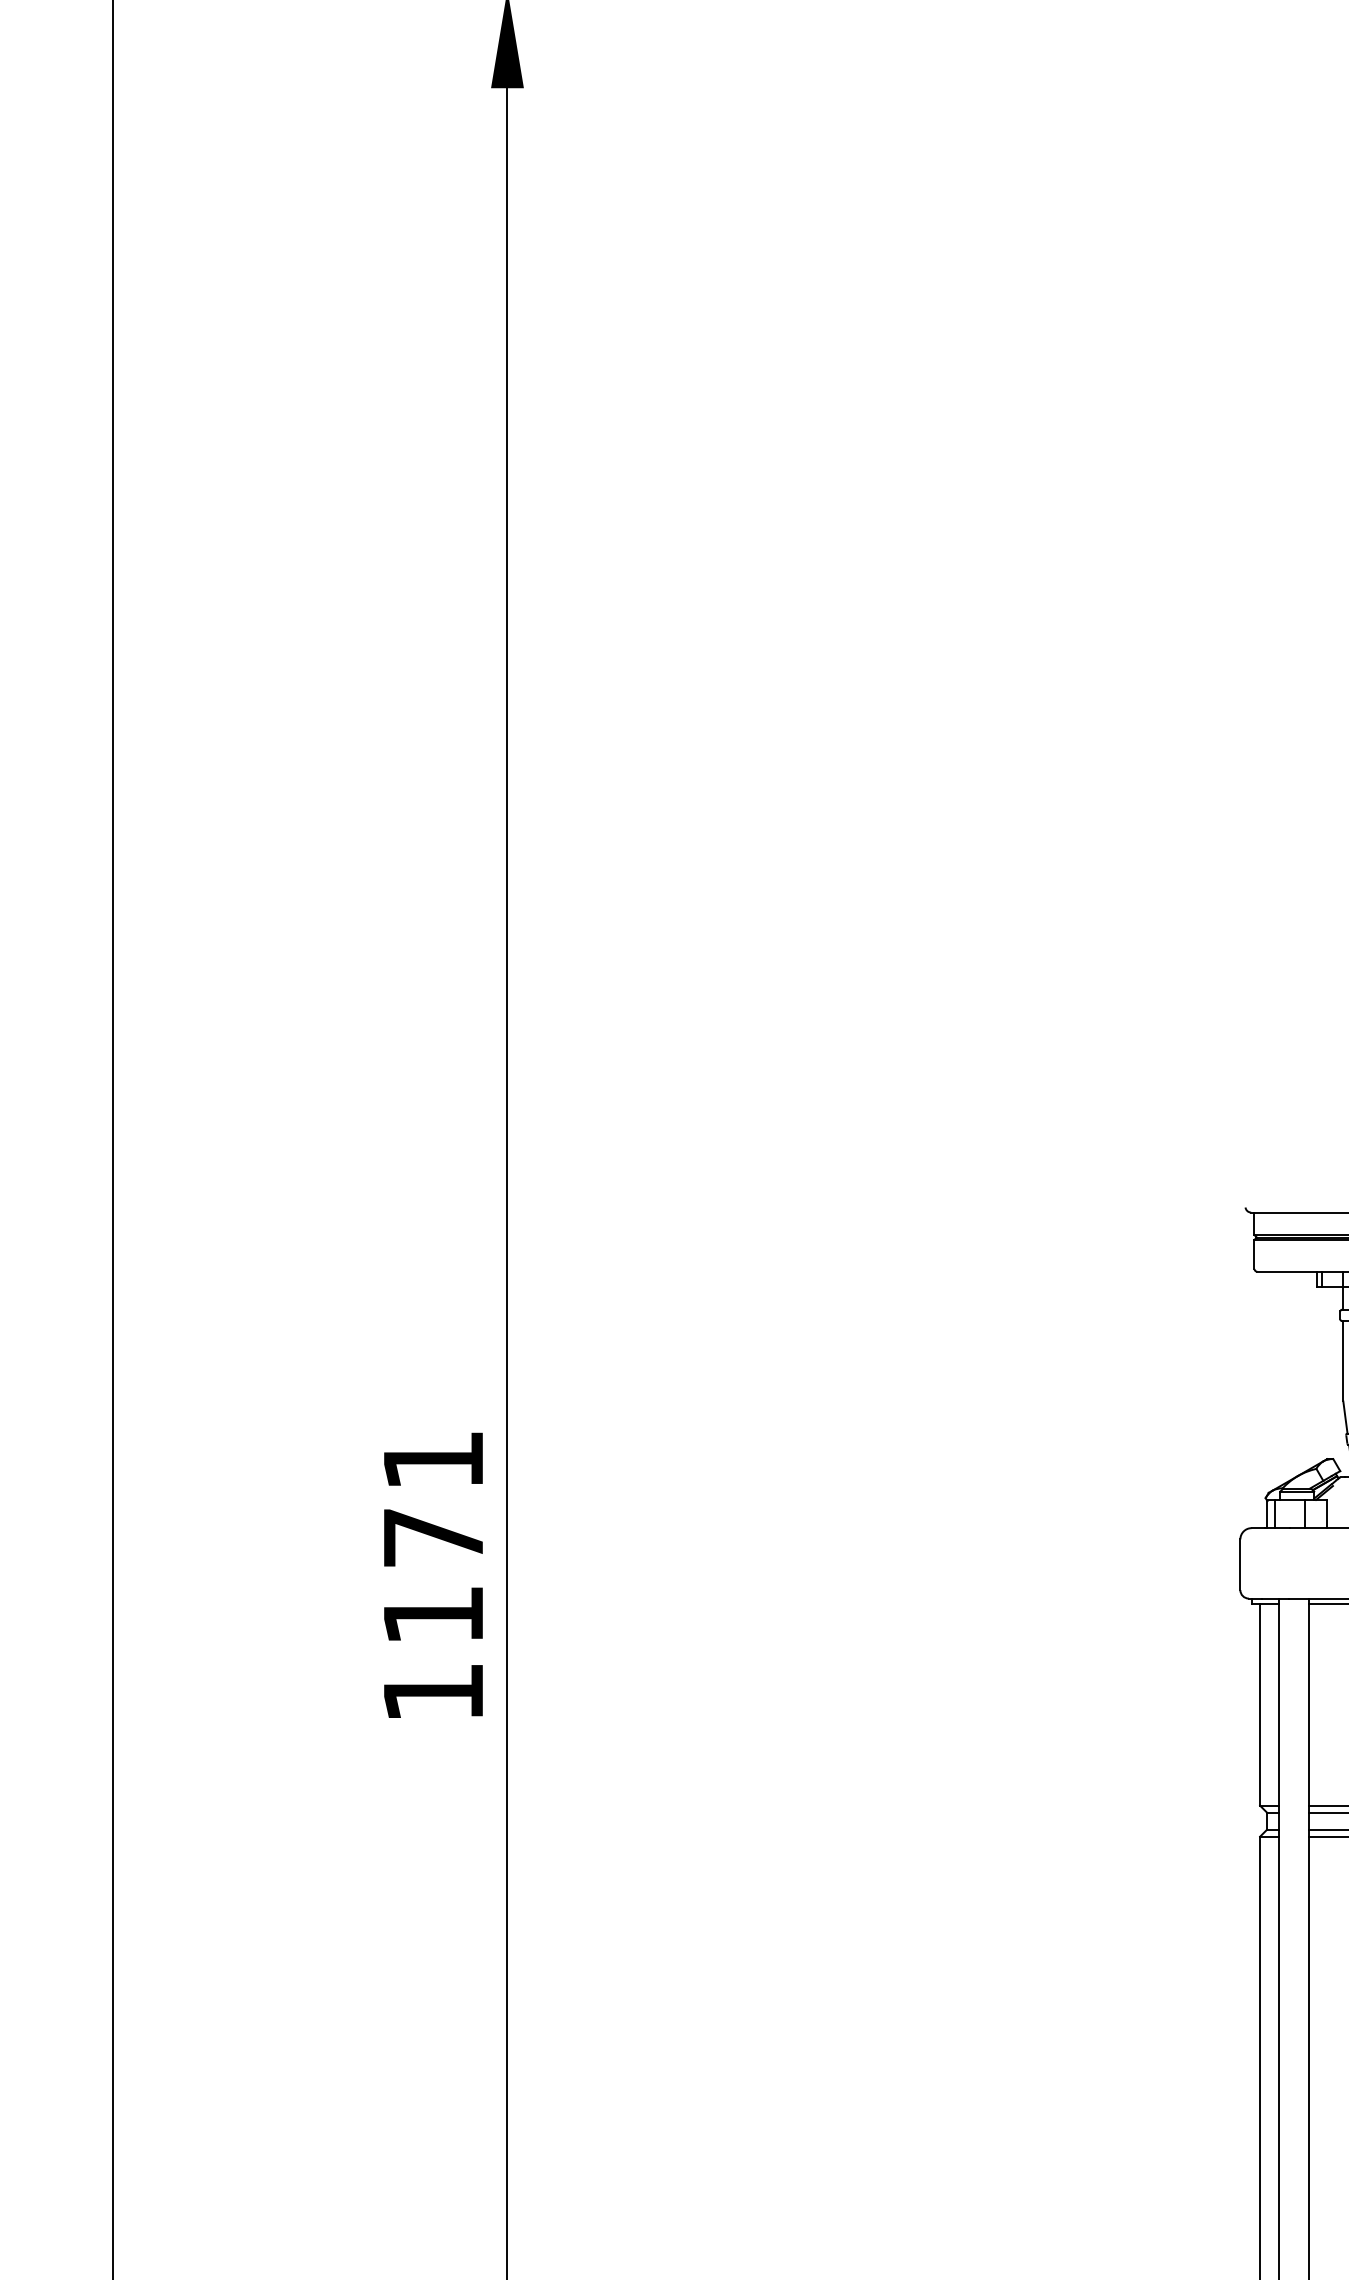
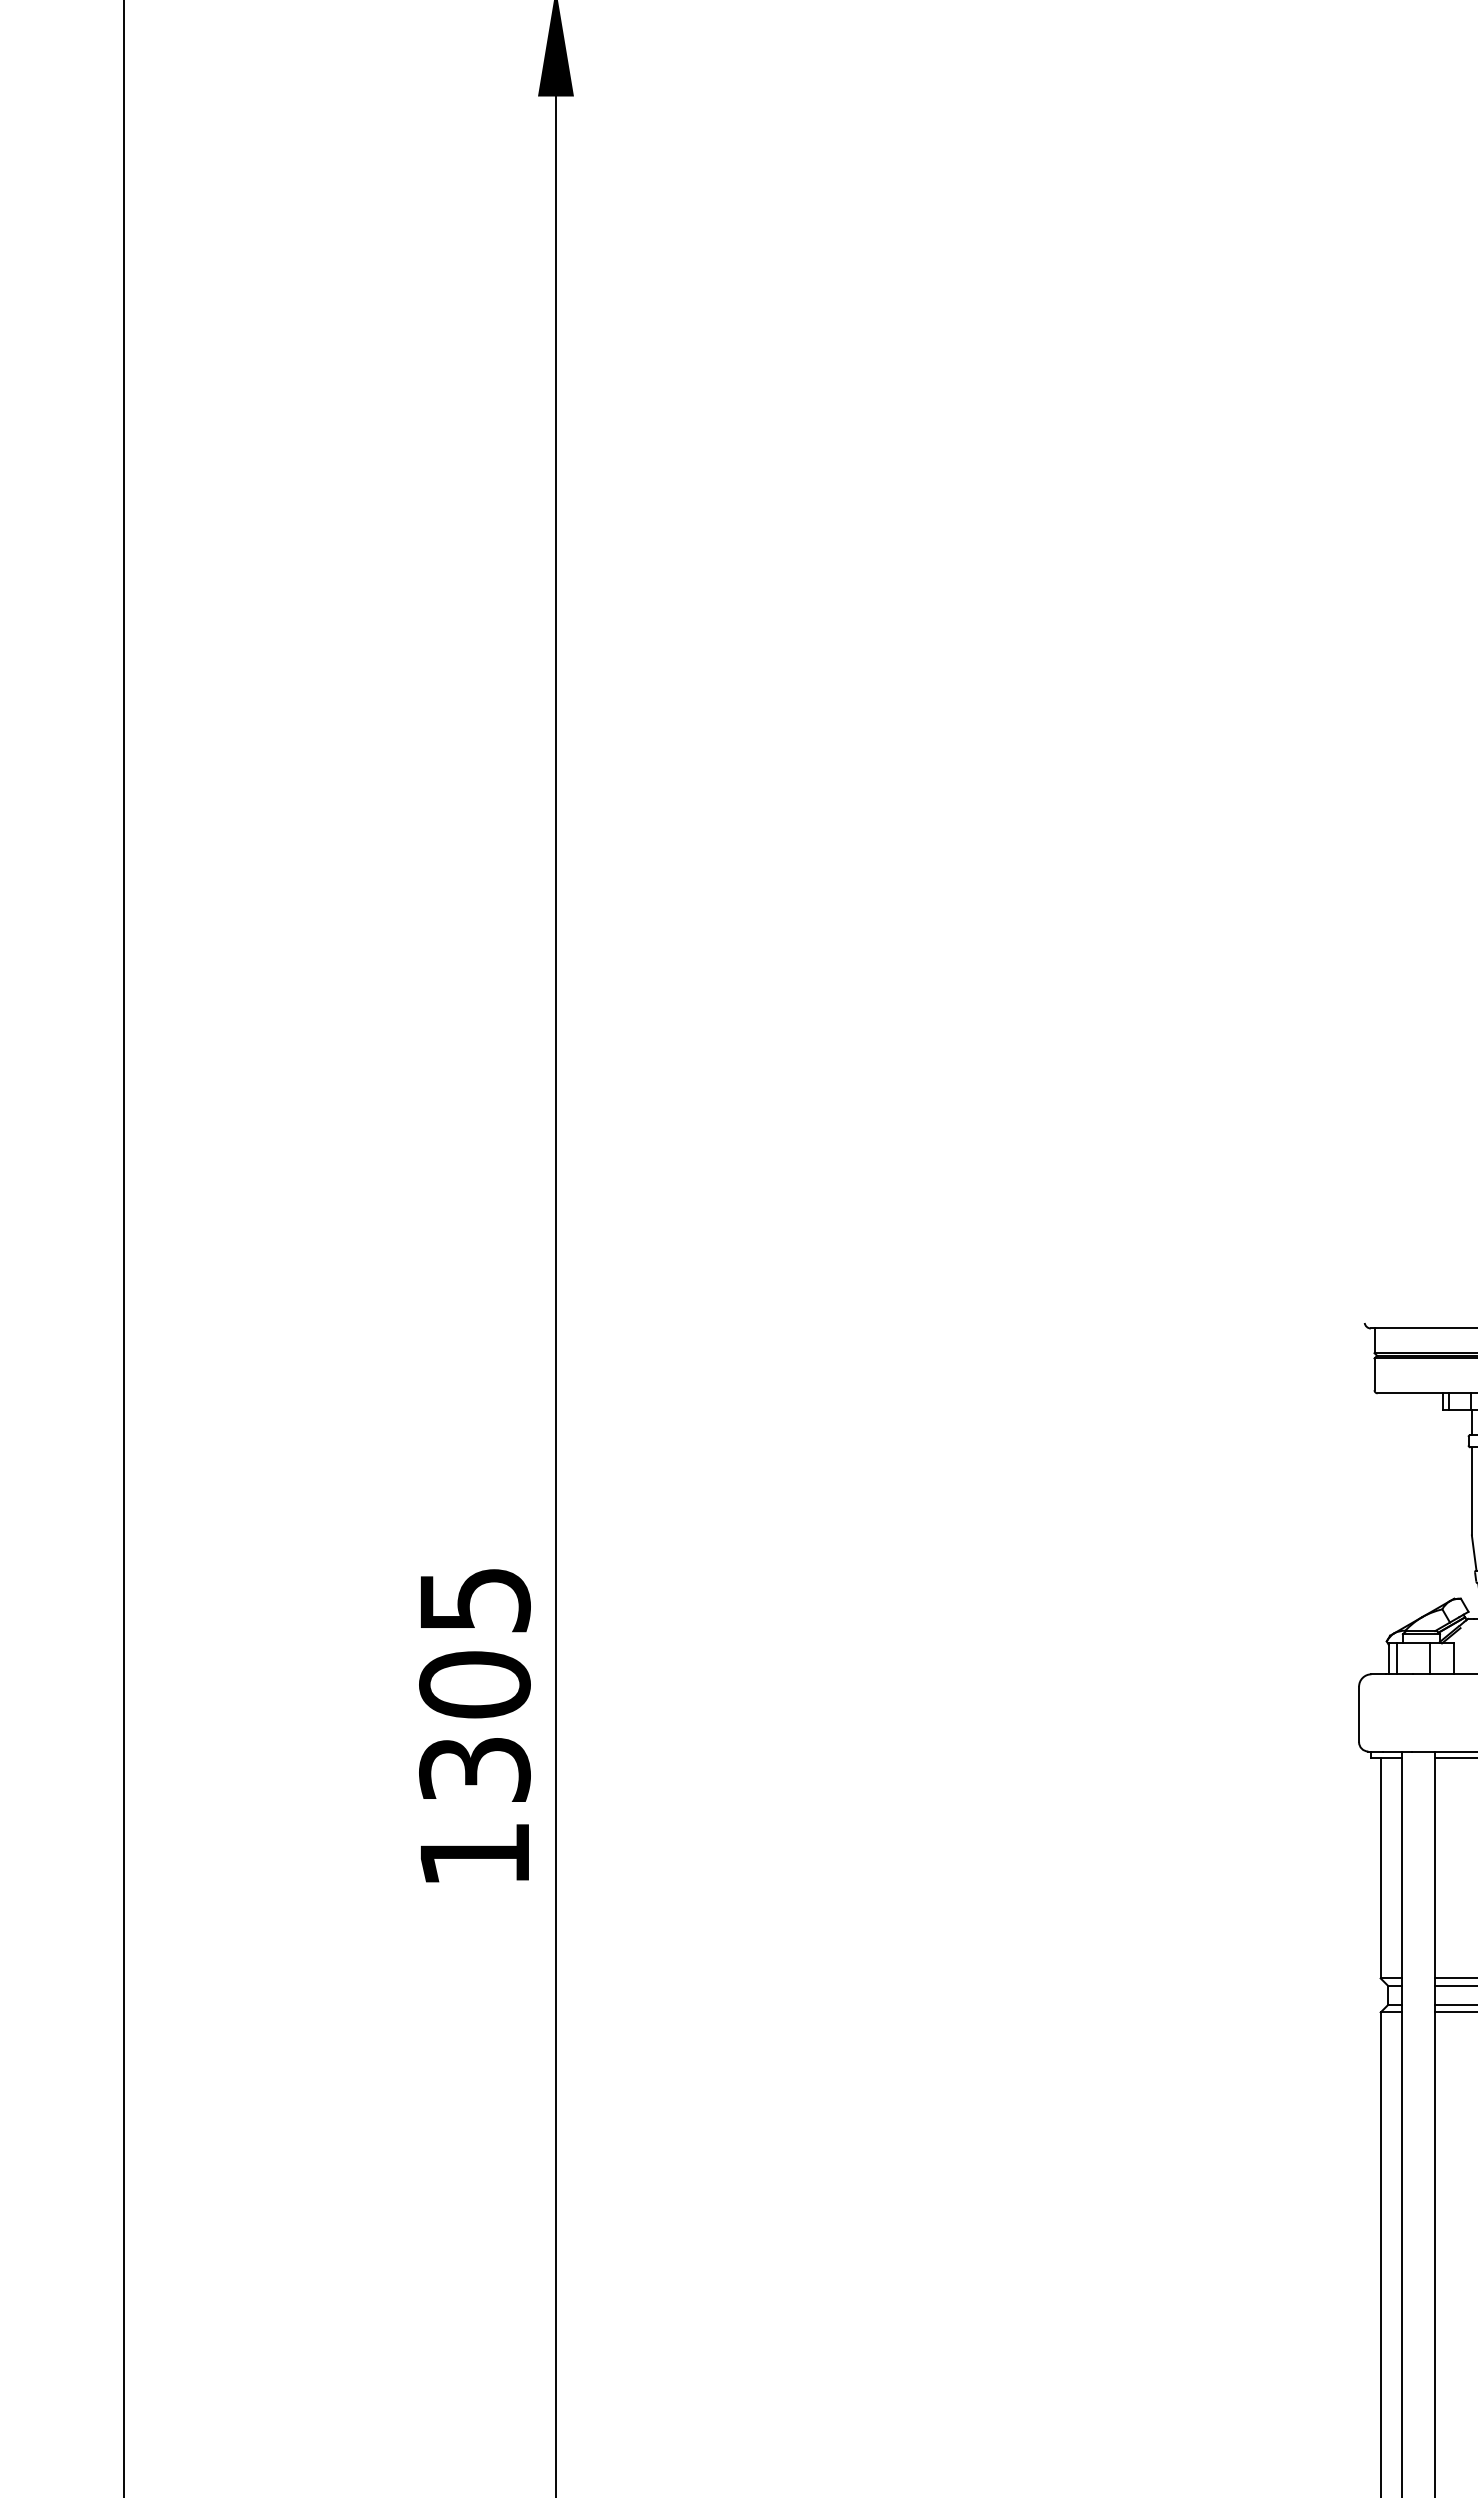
text: (433, 1538) -> (474, 1685), 1171 -> 1305

